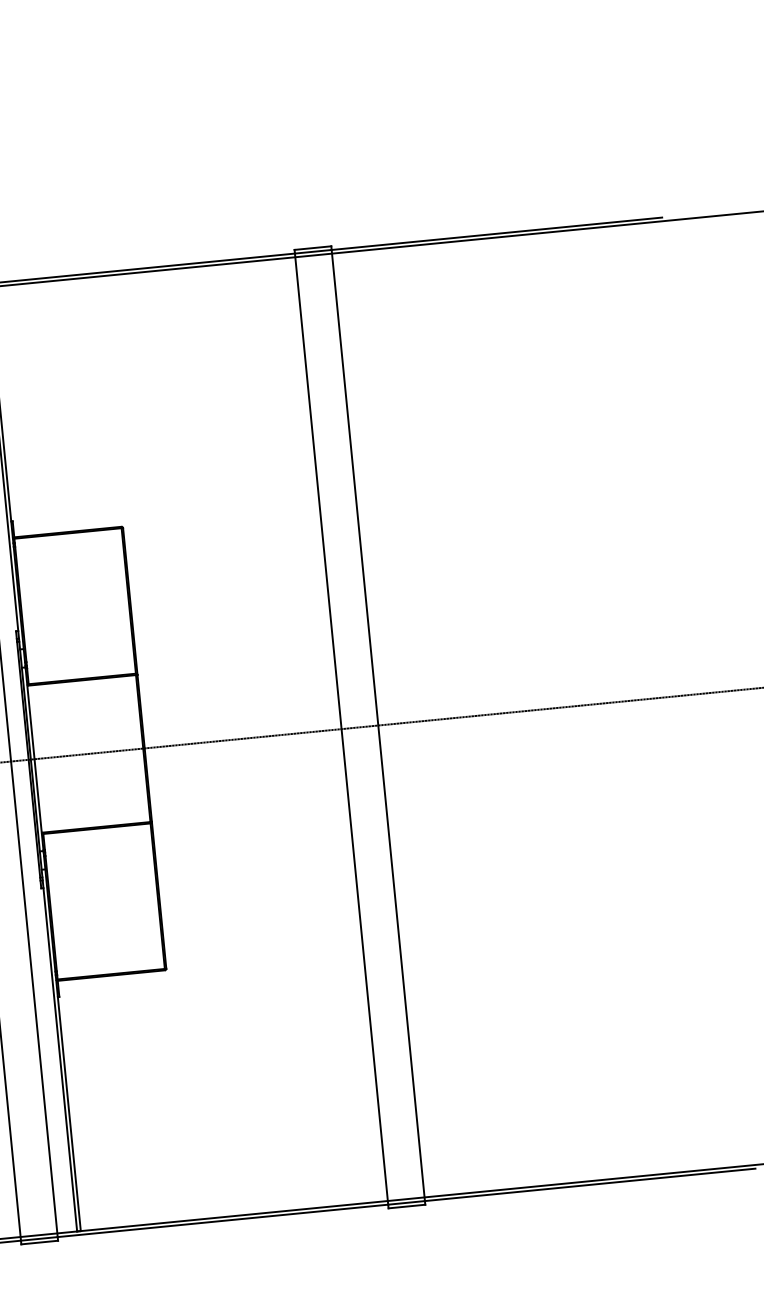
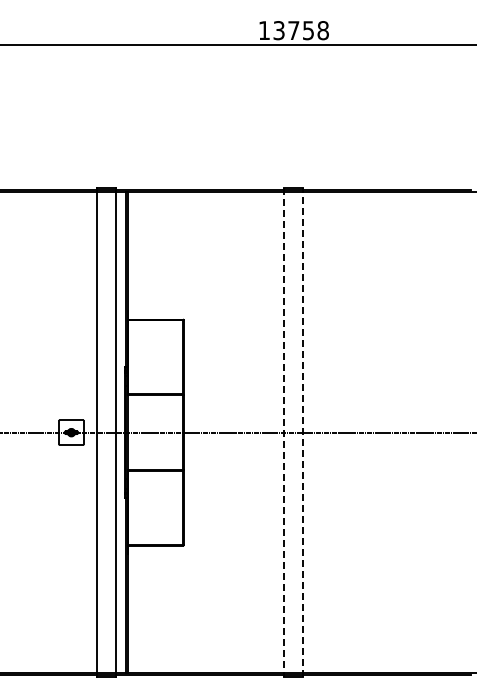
line: (377, 725) -> (302, 432), solid -> dashed
line: (342, 730) -> (284, 433), solid -> dashed

